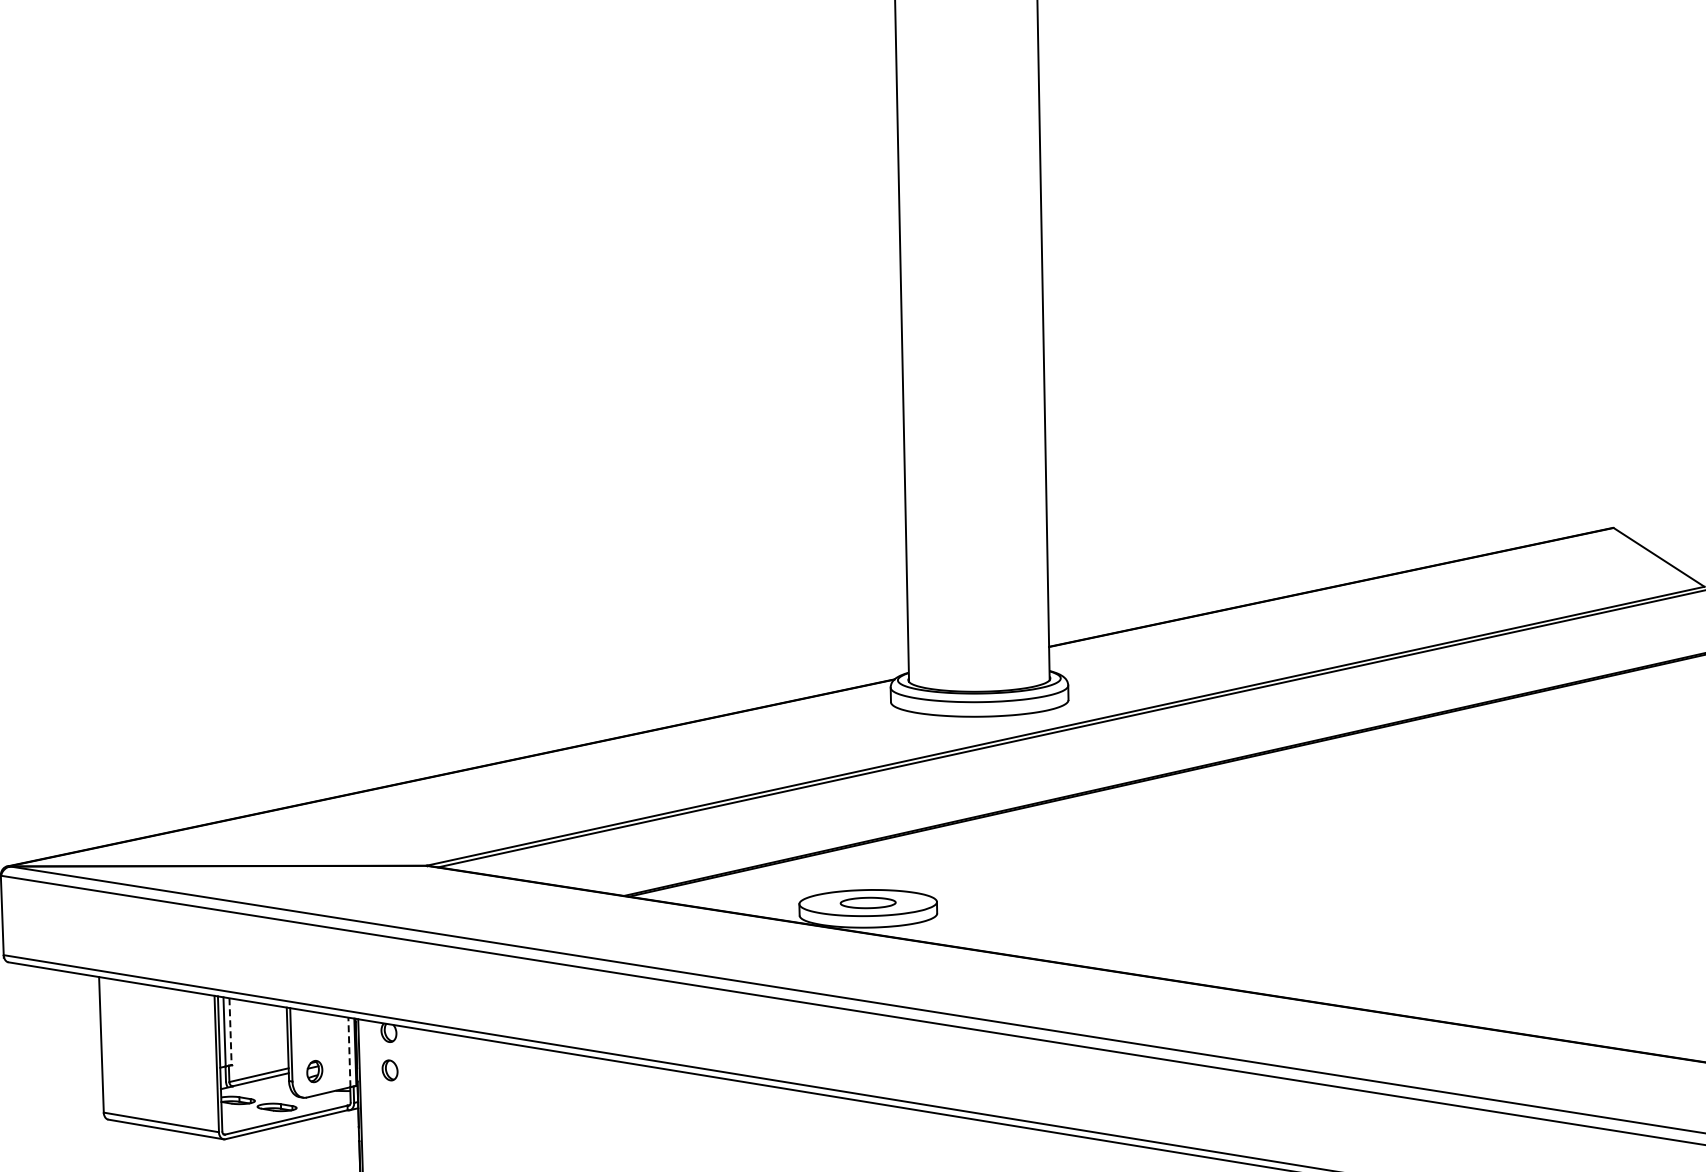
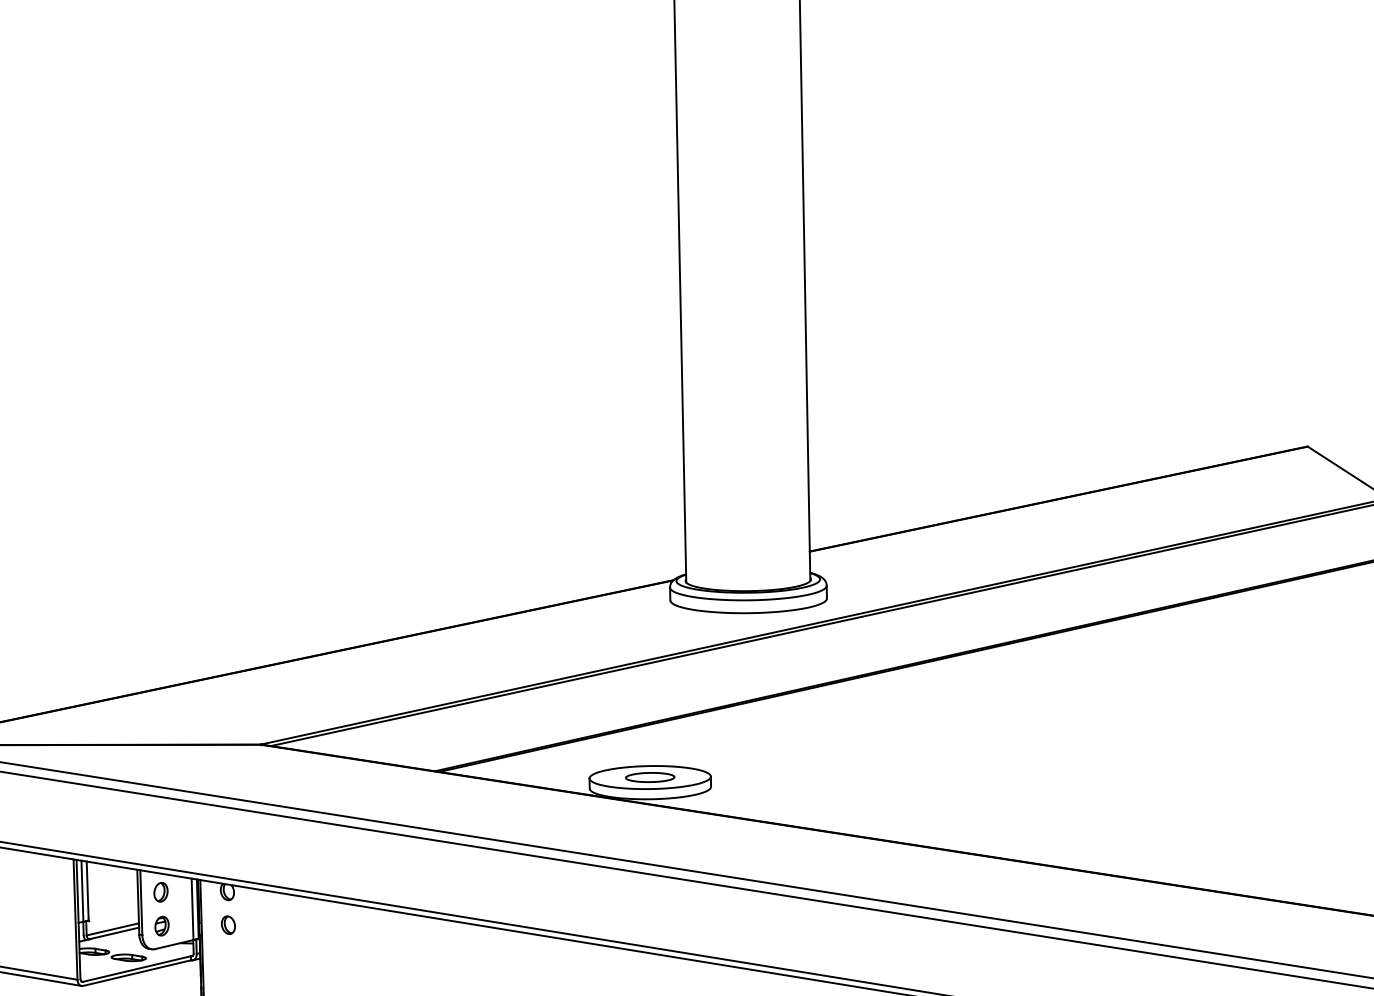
line: (230, 1032) -> (87, 891), dashed -> solid
part: (313, 1032) -> (160, 891), added
line: (349, 1052) -> (192, 909), dashed -> solid

